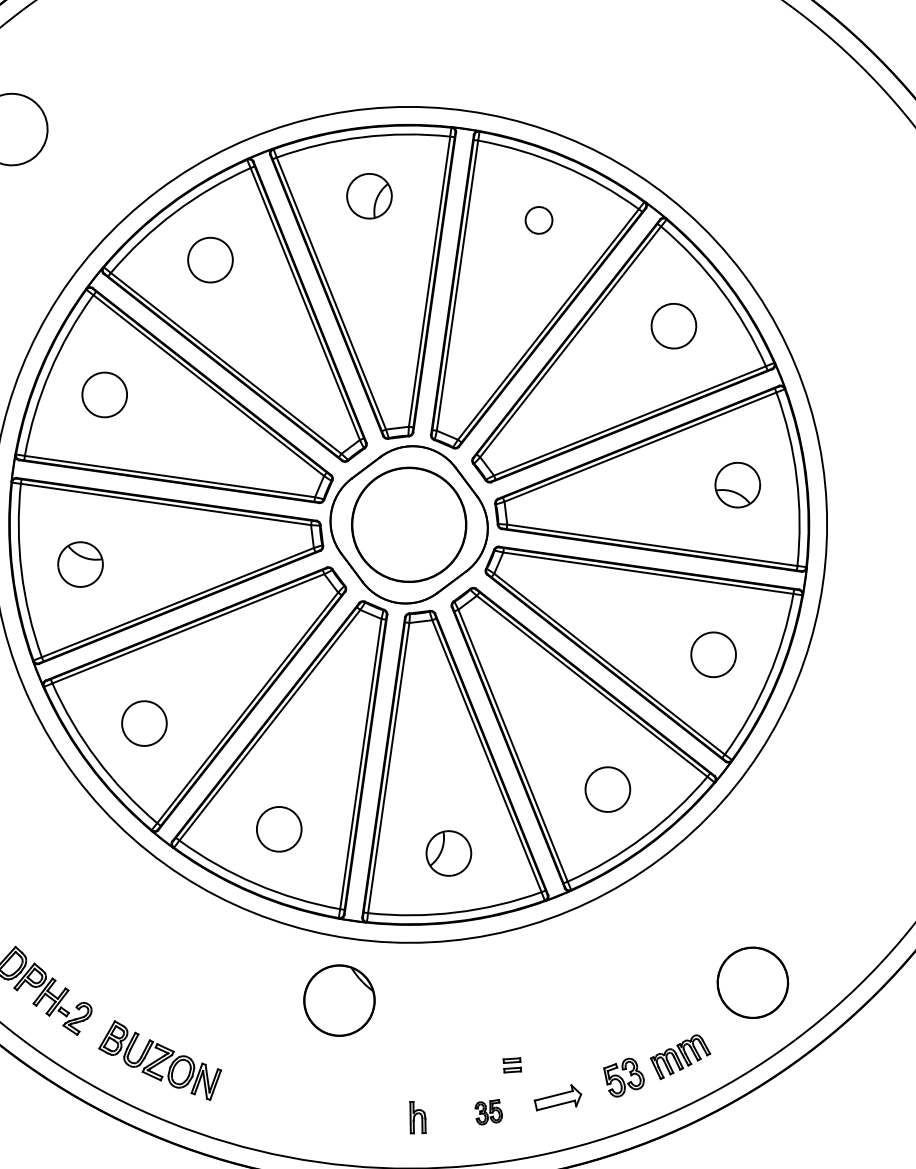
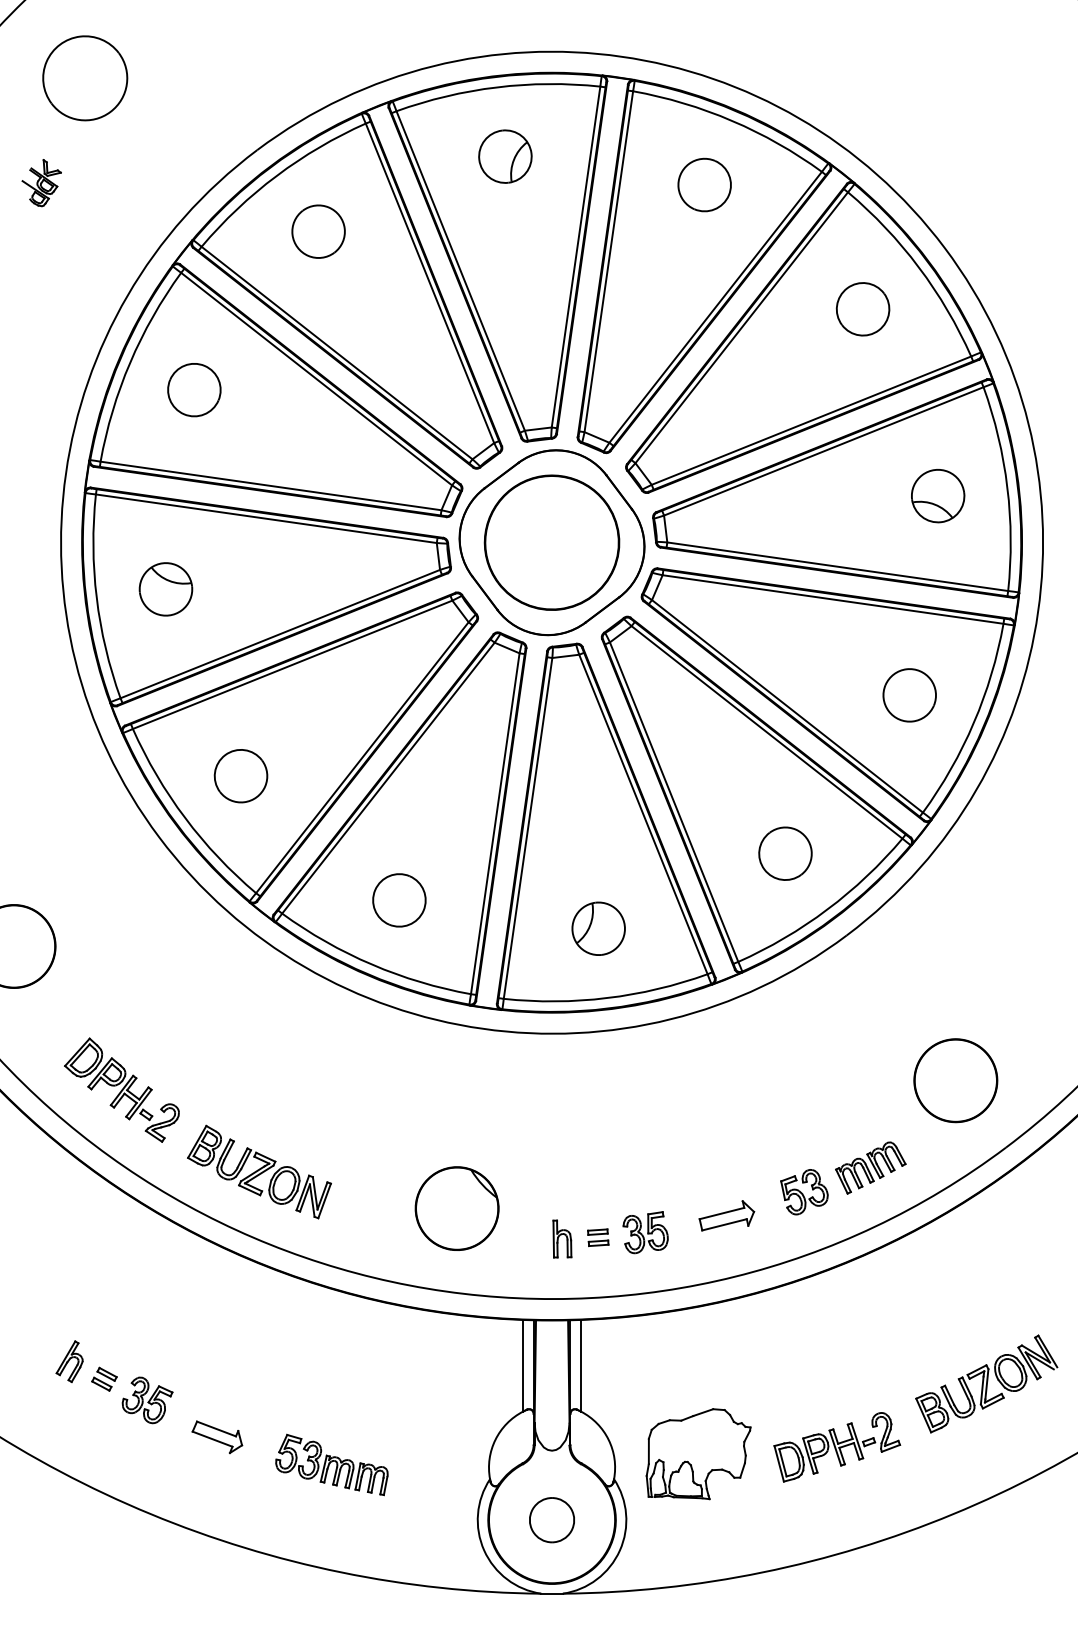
part: (538, 219) -> (704, 184), size x1.67
part: (338, 1000) -> (456, 1208), moved
part: (512, 1065) -> (598, 1237), moved
part: (488, 1112) -> (645, 1232), size x1.43

